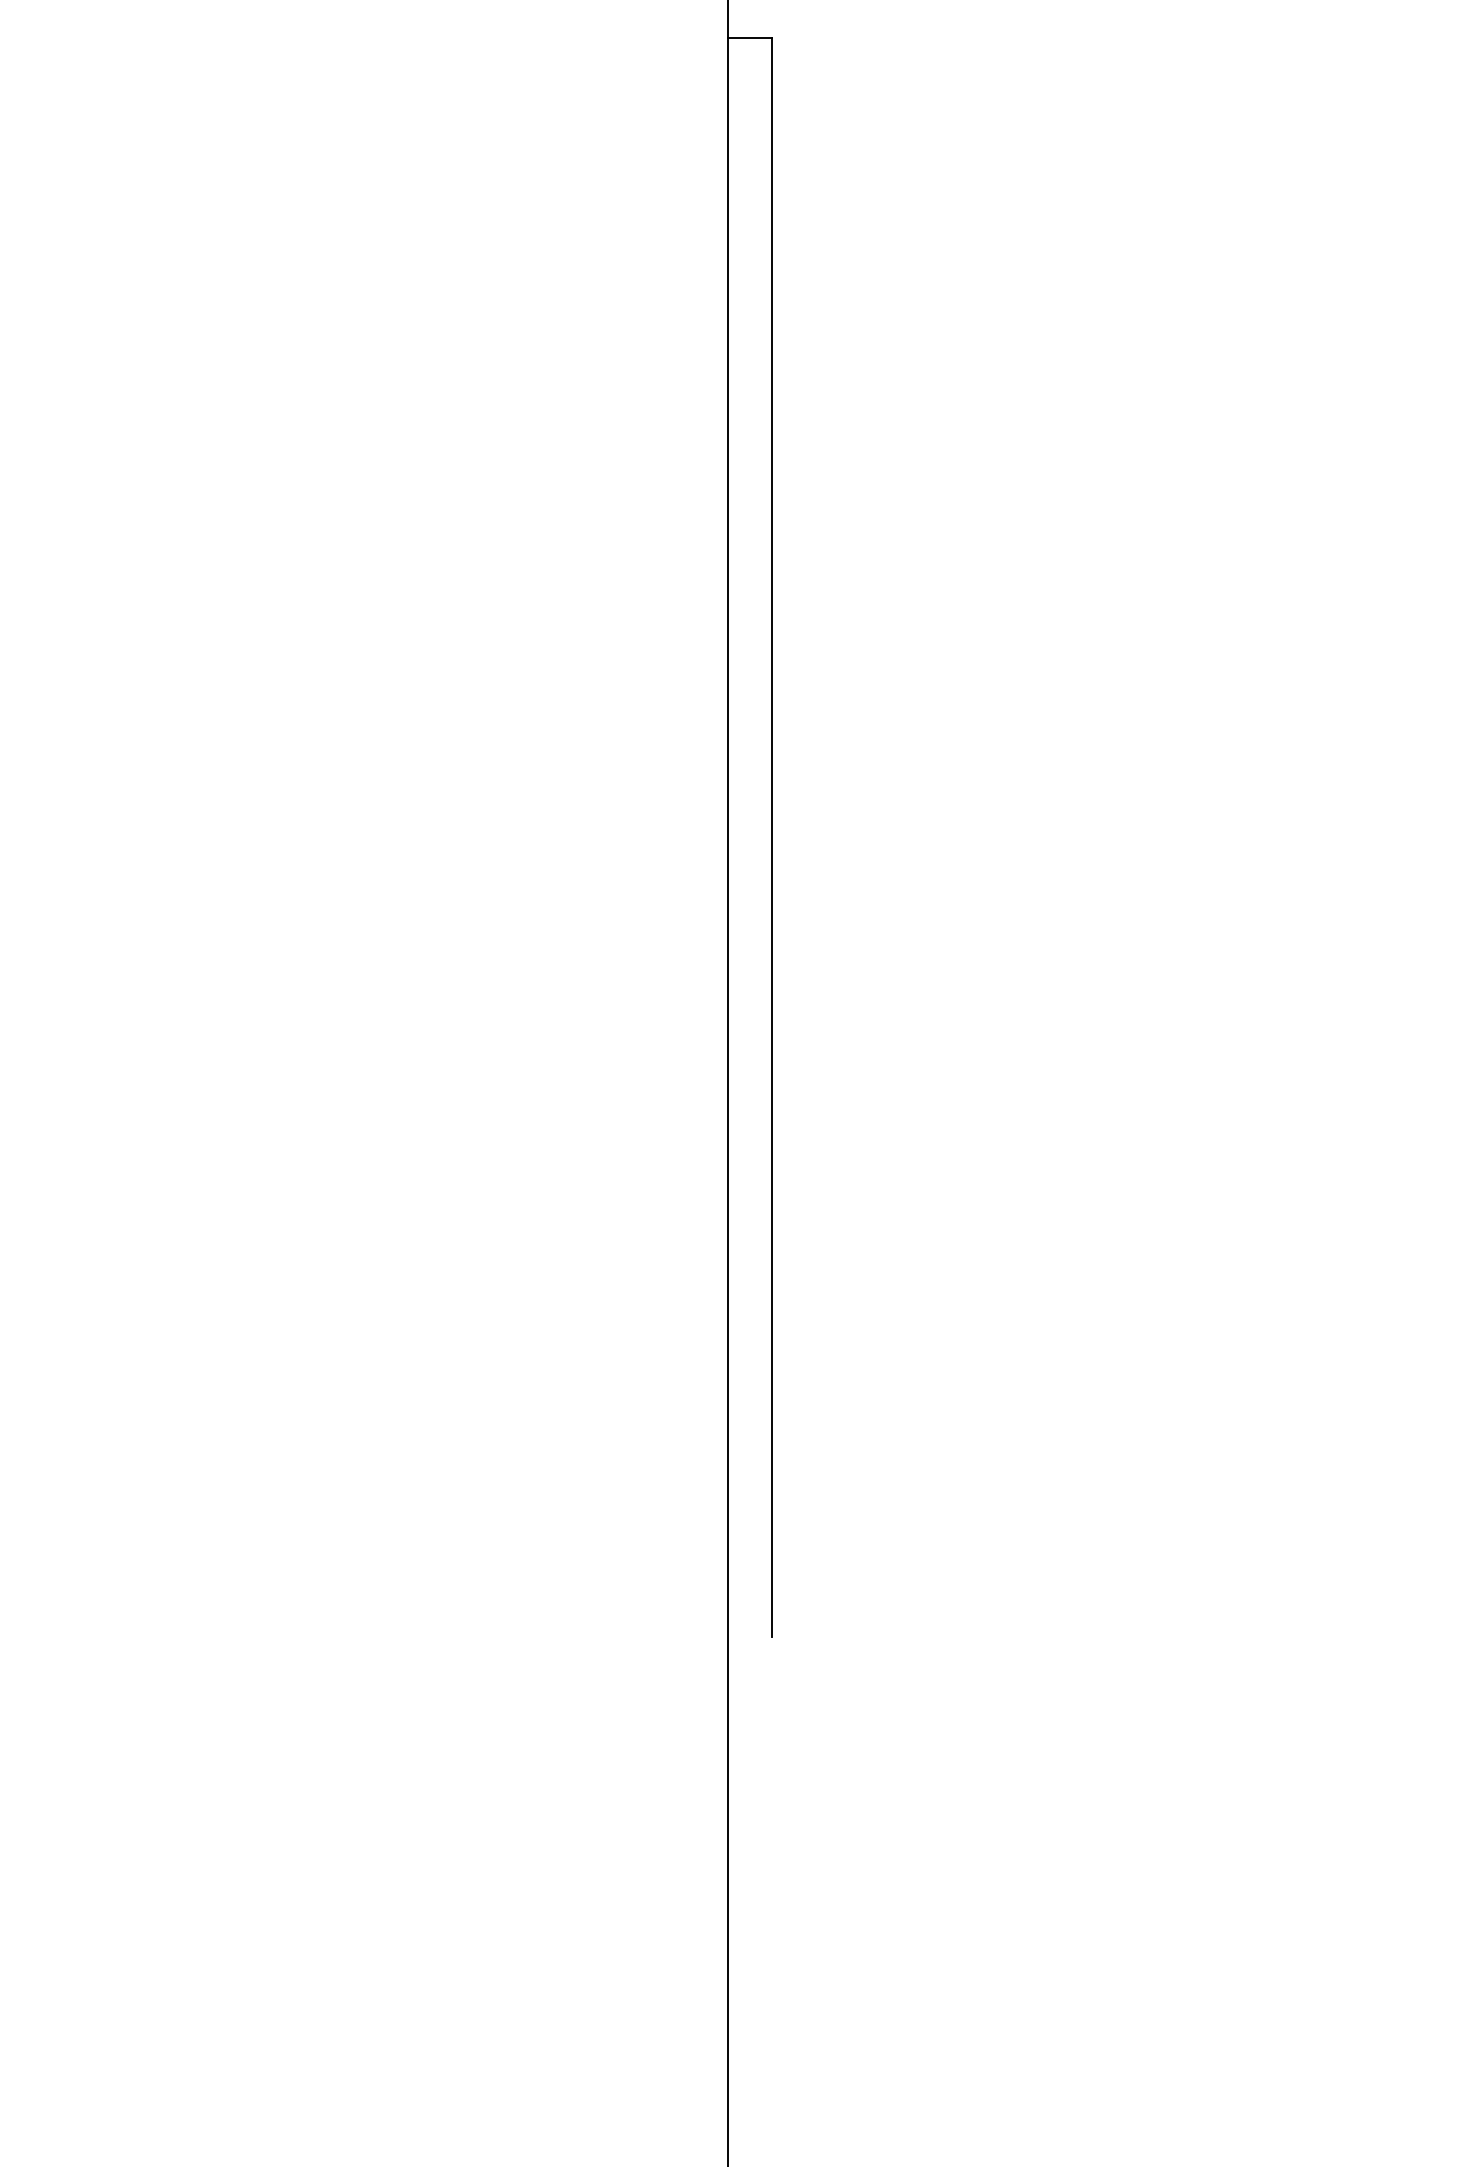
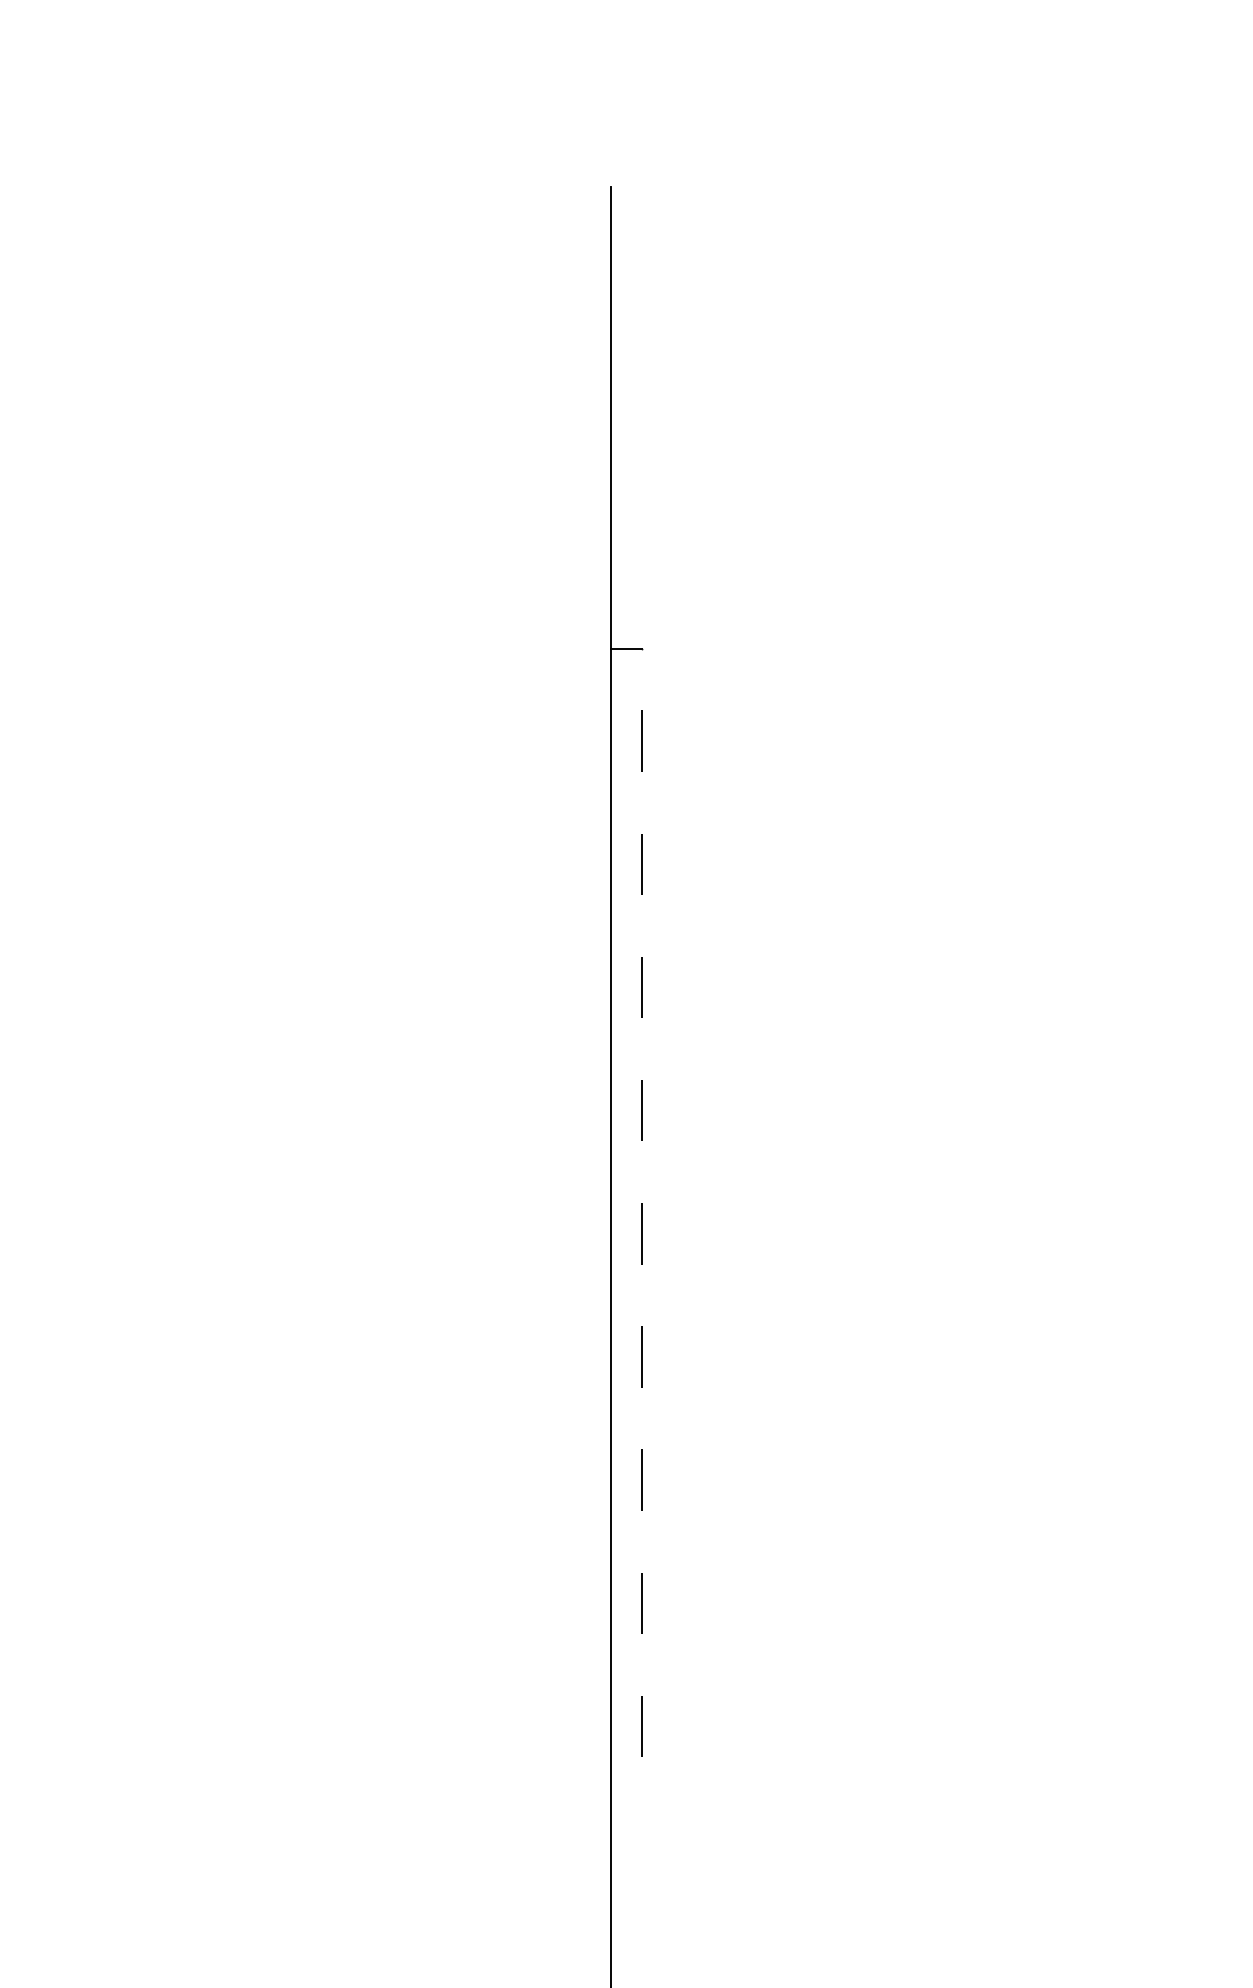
line: (771, 836) -> (641, 1202), solid -> dashed

